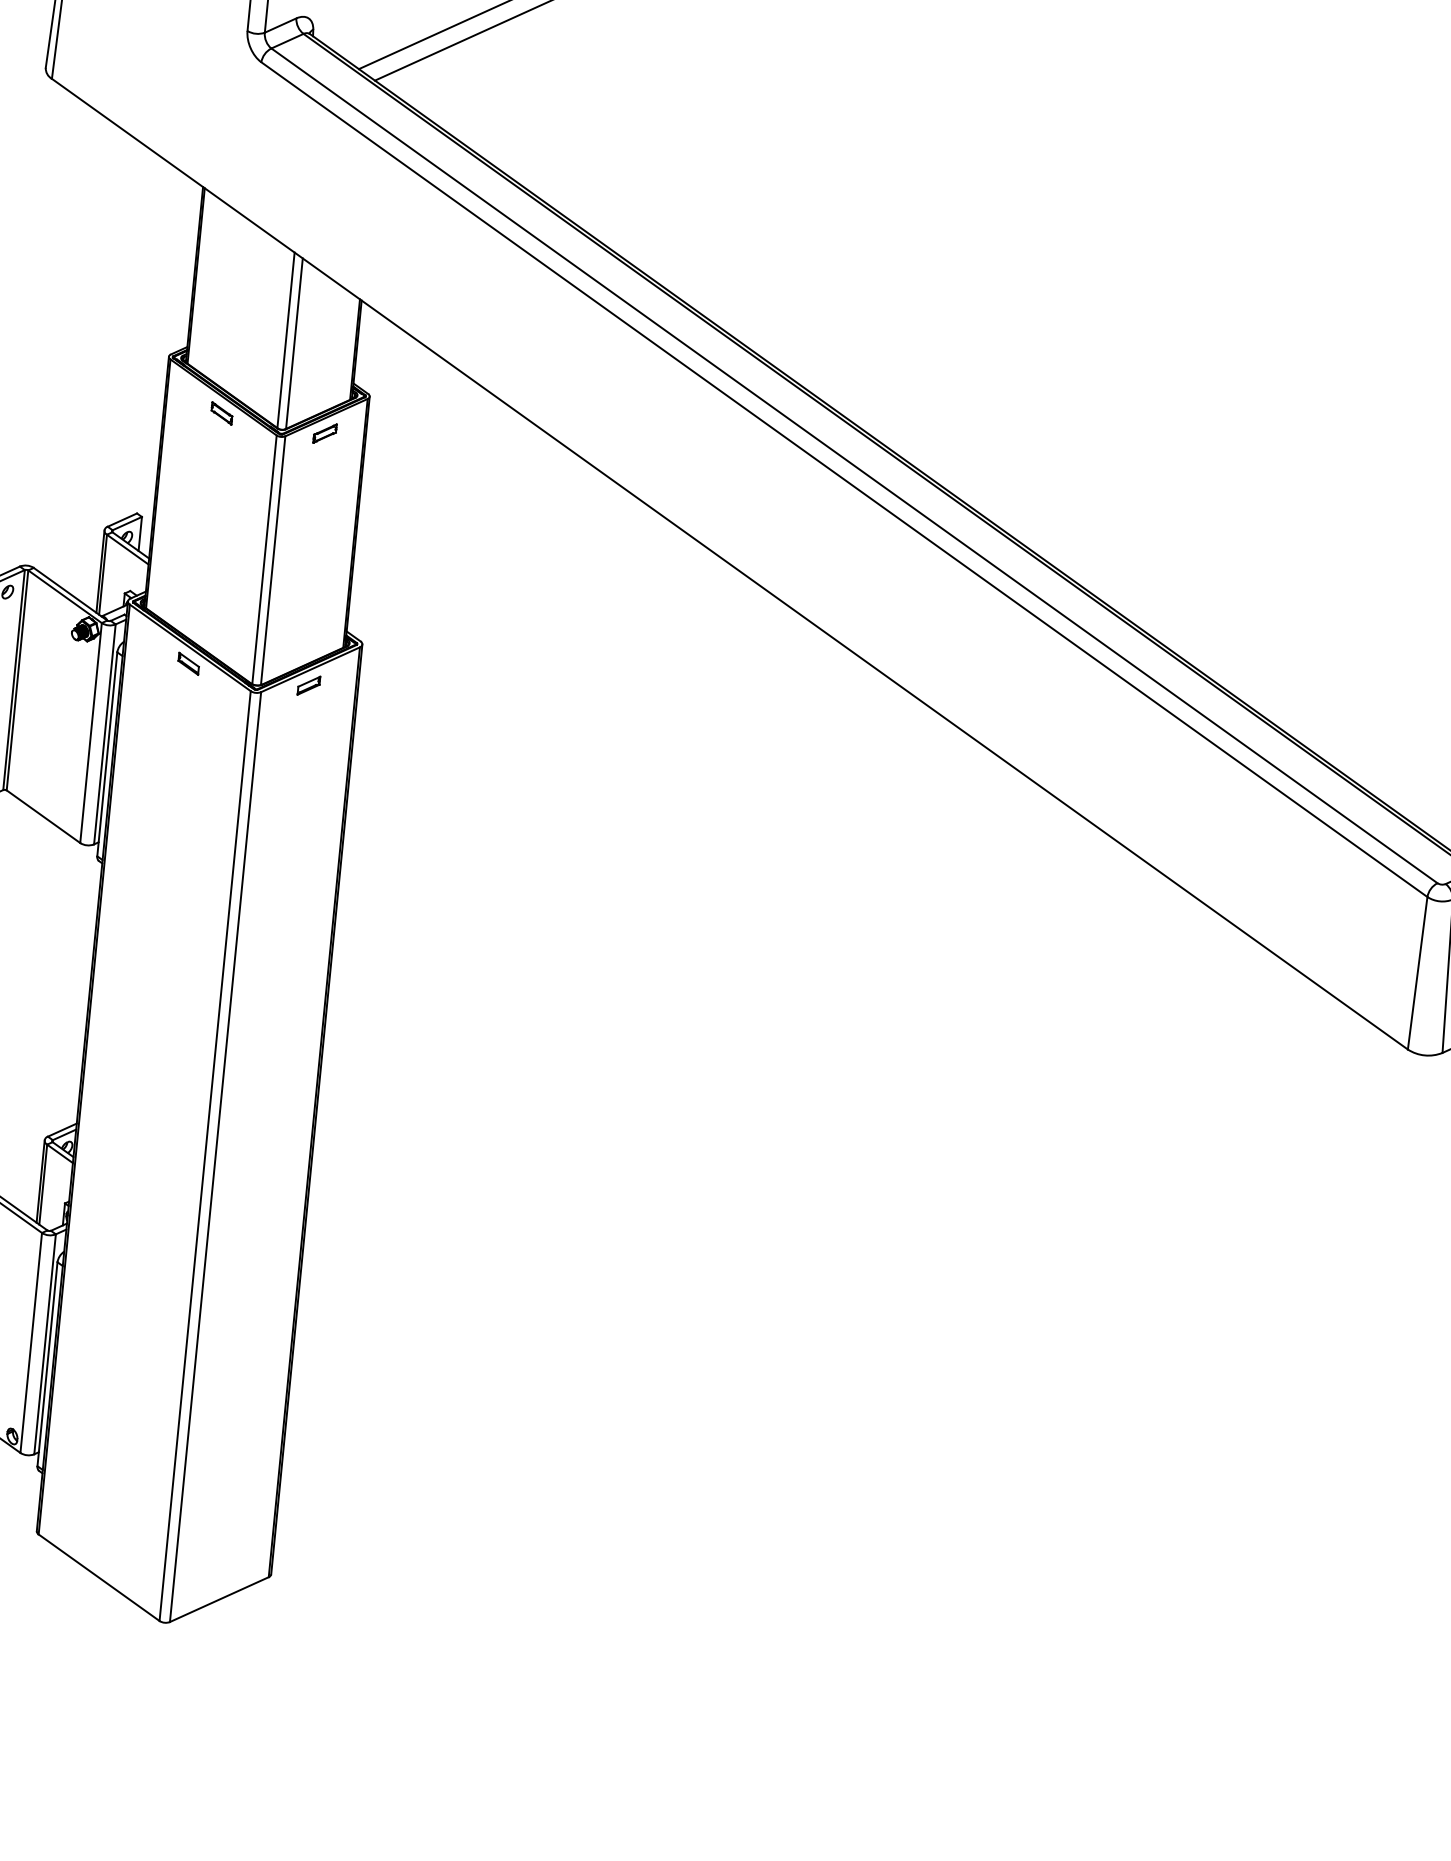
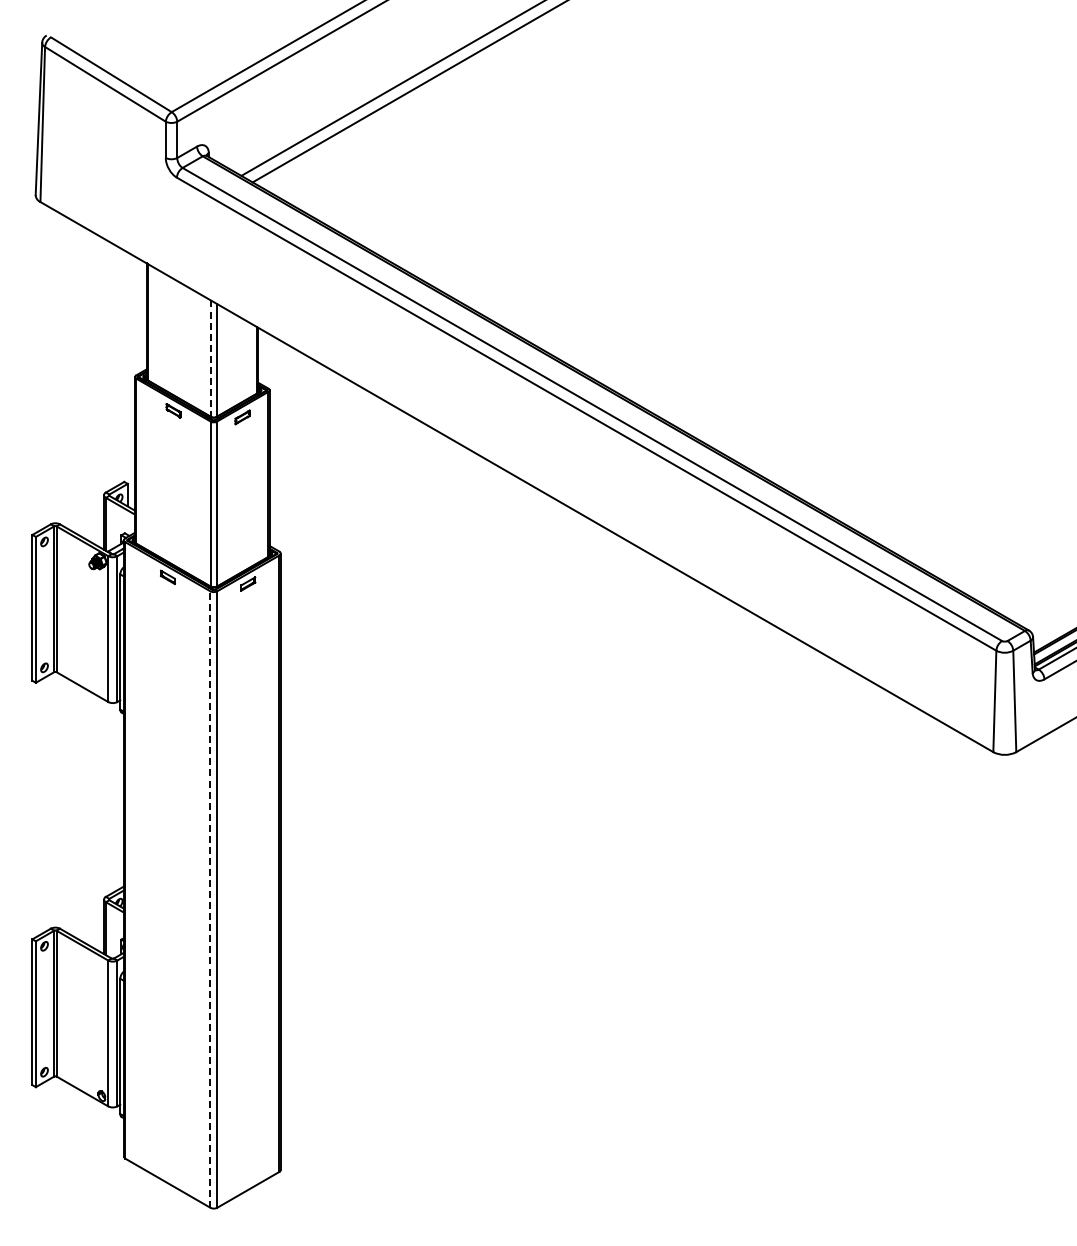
line: (285, 341) -> (210, 359), solid -> dashed
line: (205, 1156) -> (210, 899), solid -> dashed

